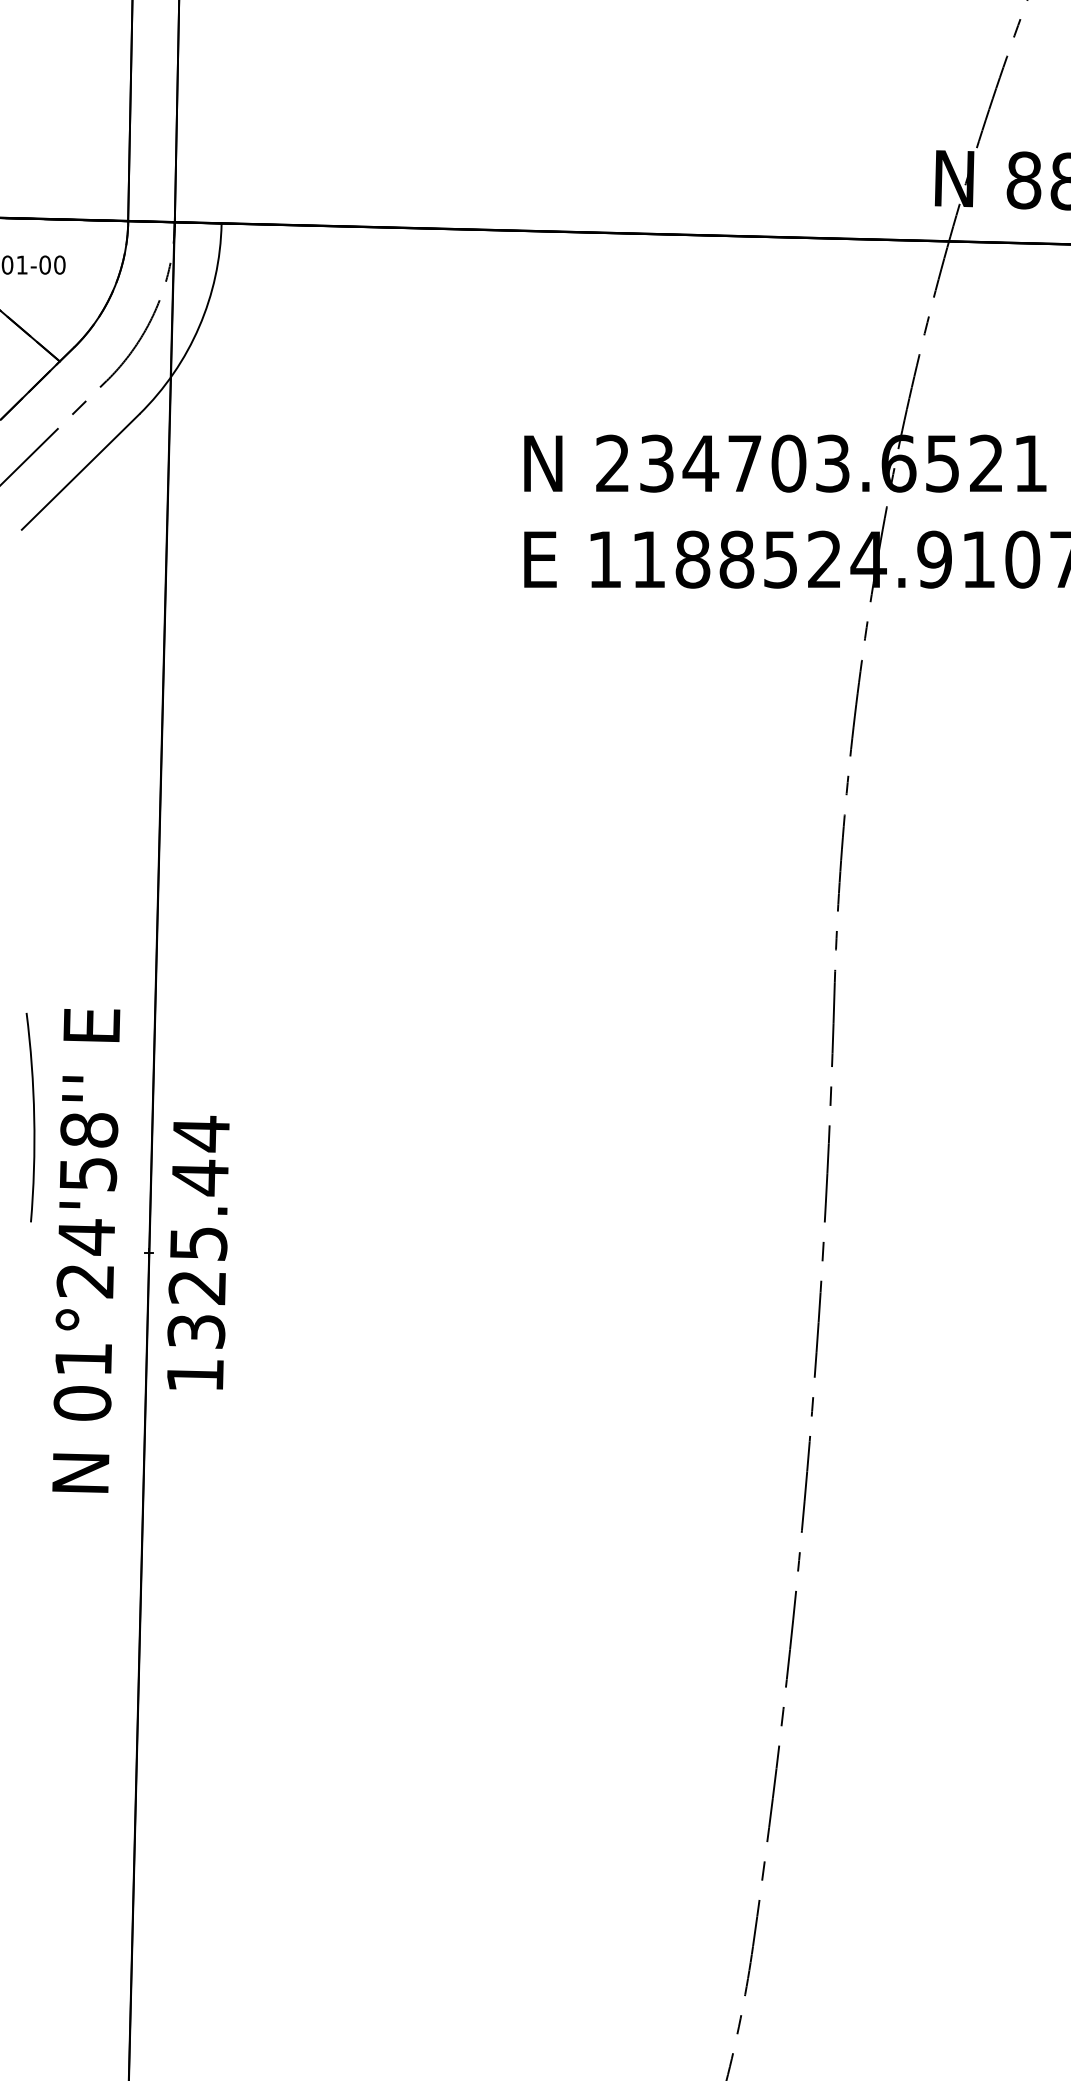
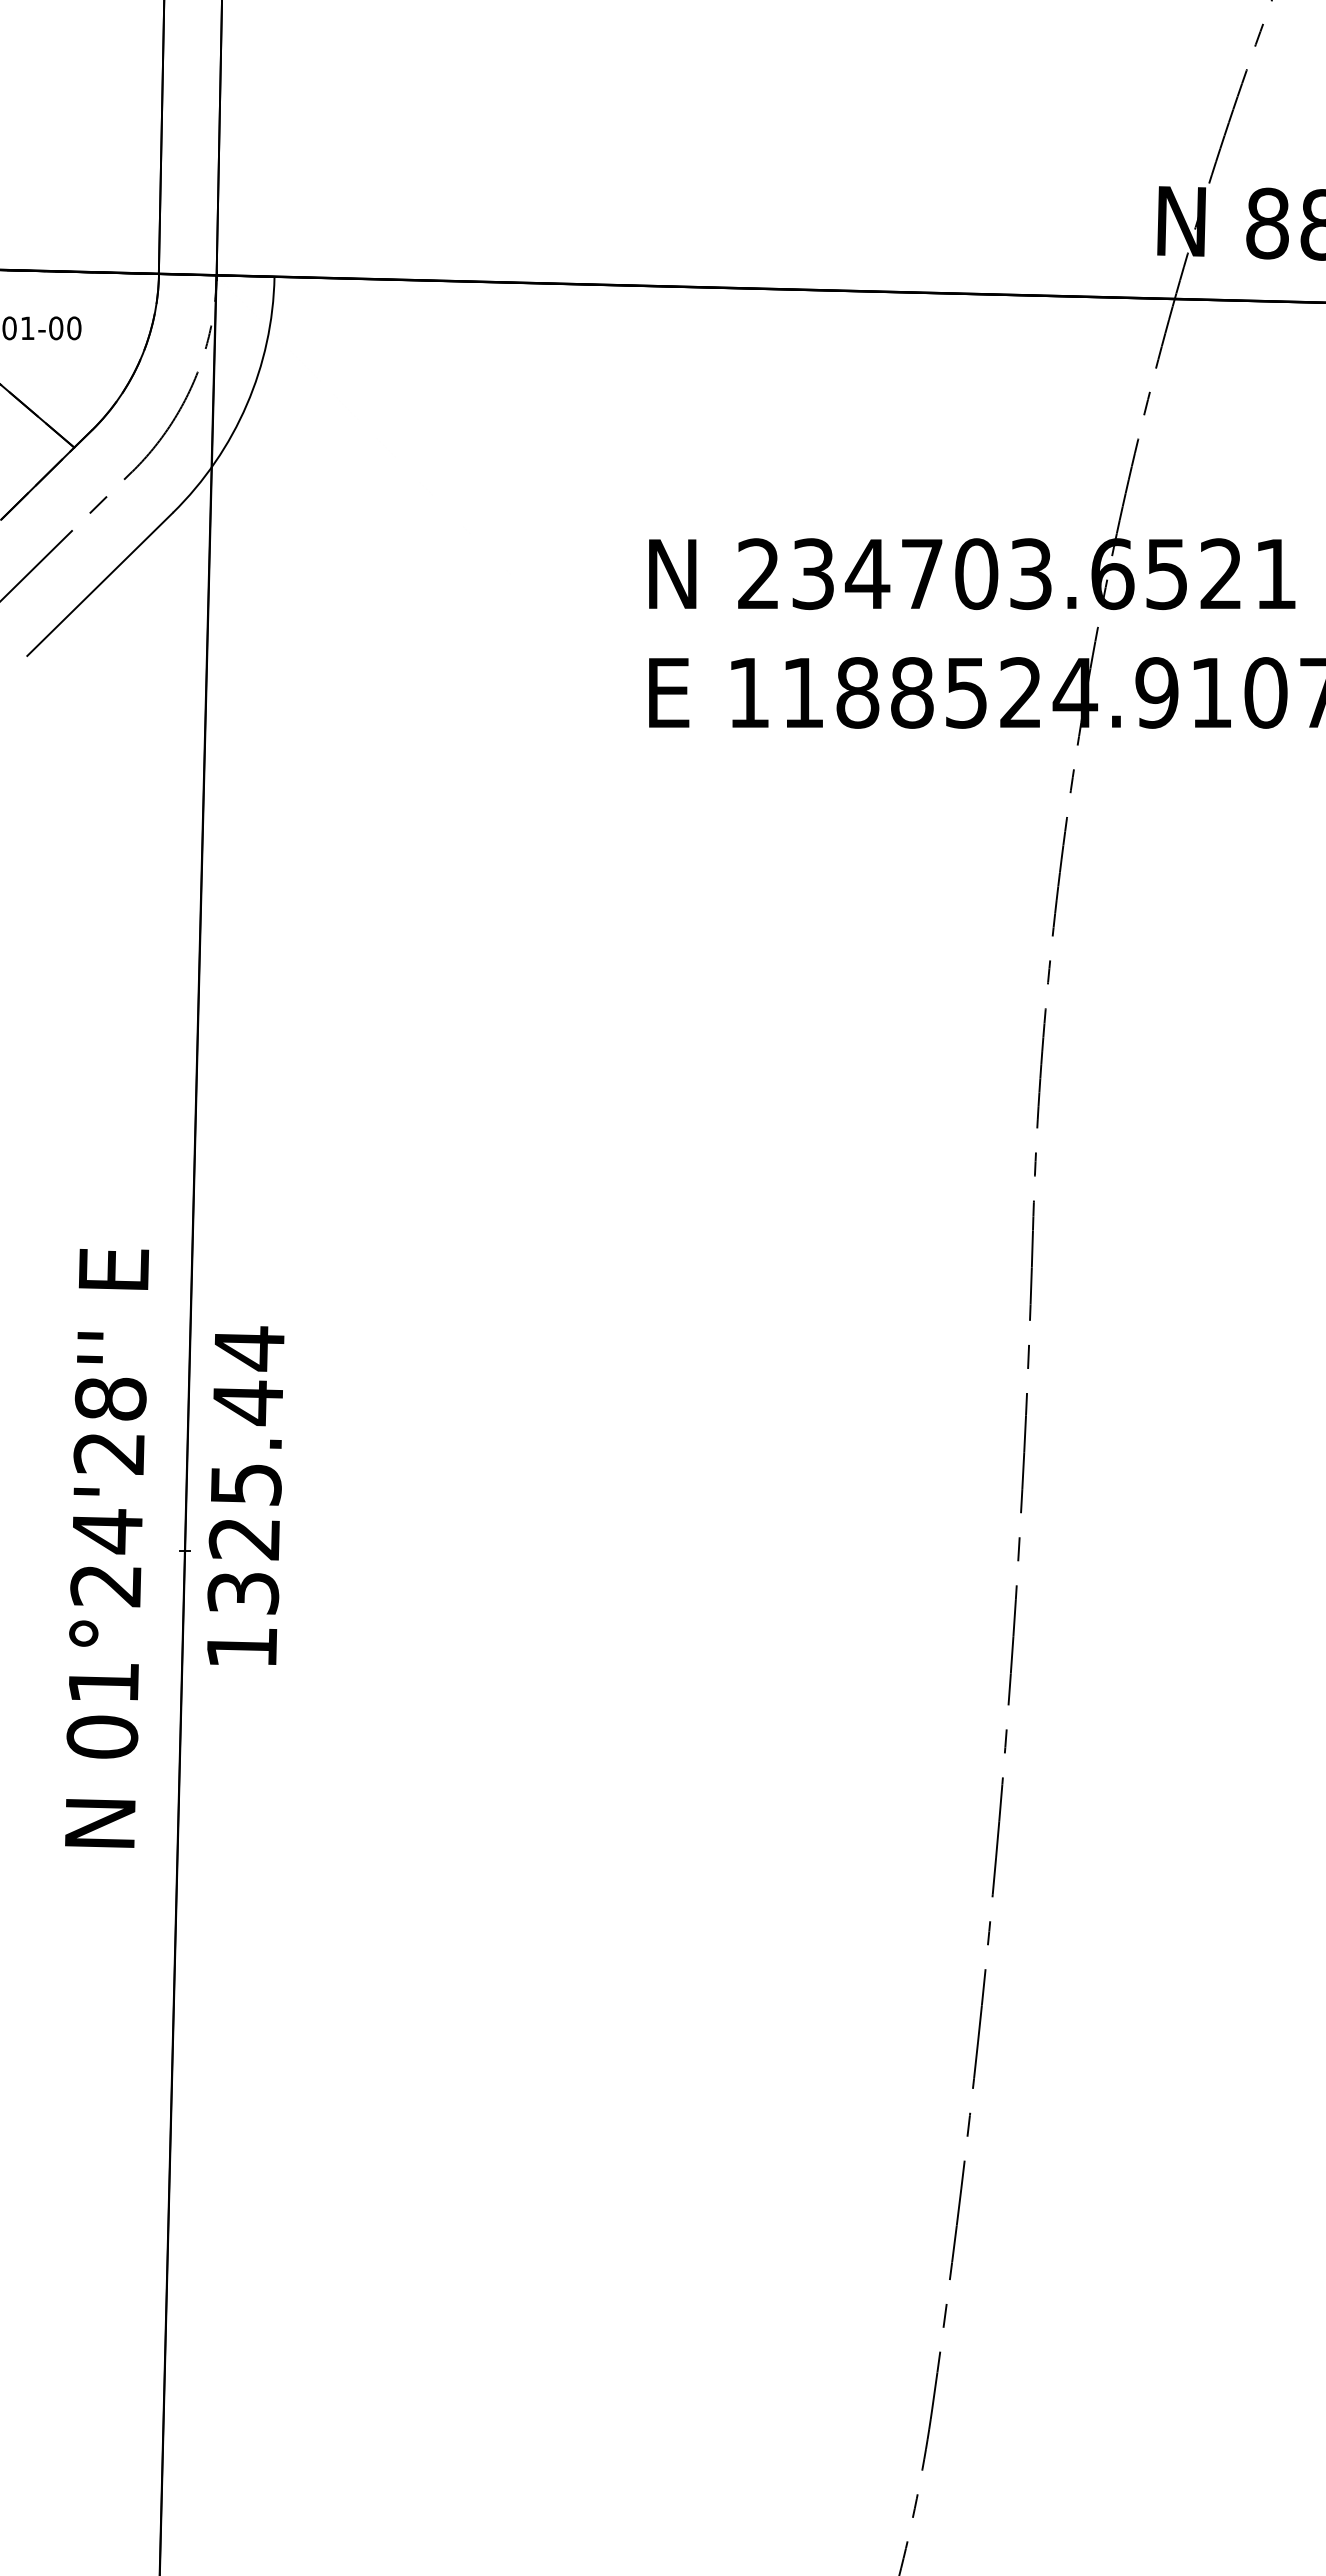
arc: (33, 1116) -> (41, 1382), removed
text: (88, 1174) -> (109, 1453), 01°24'58'' -> 01°24'28''
text: (198, 1252) -> (245, 1495), moved

